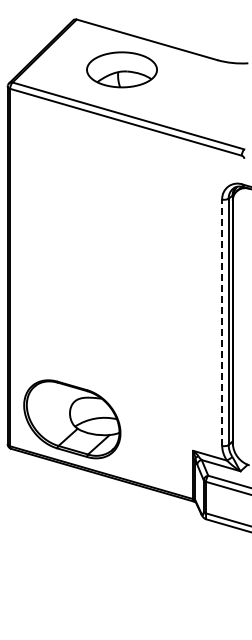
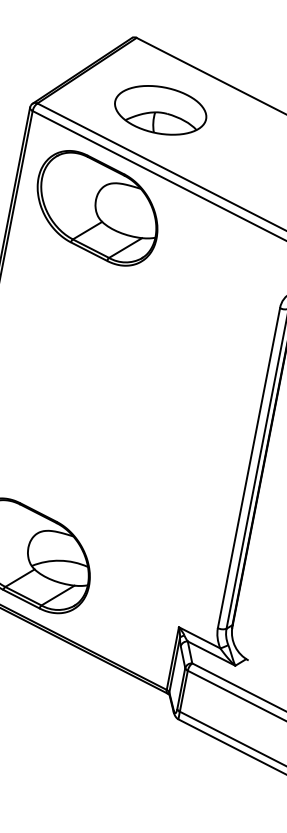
part: (121, 69) -> (160, 109), moved
part: (72, 151) -> (97, 208), added
line: (222, 322) -> (249, 468), dashed -> solid

